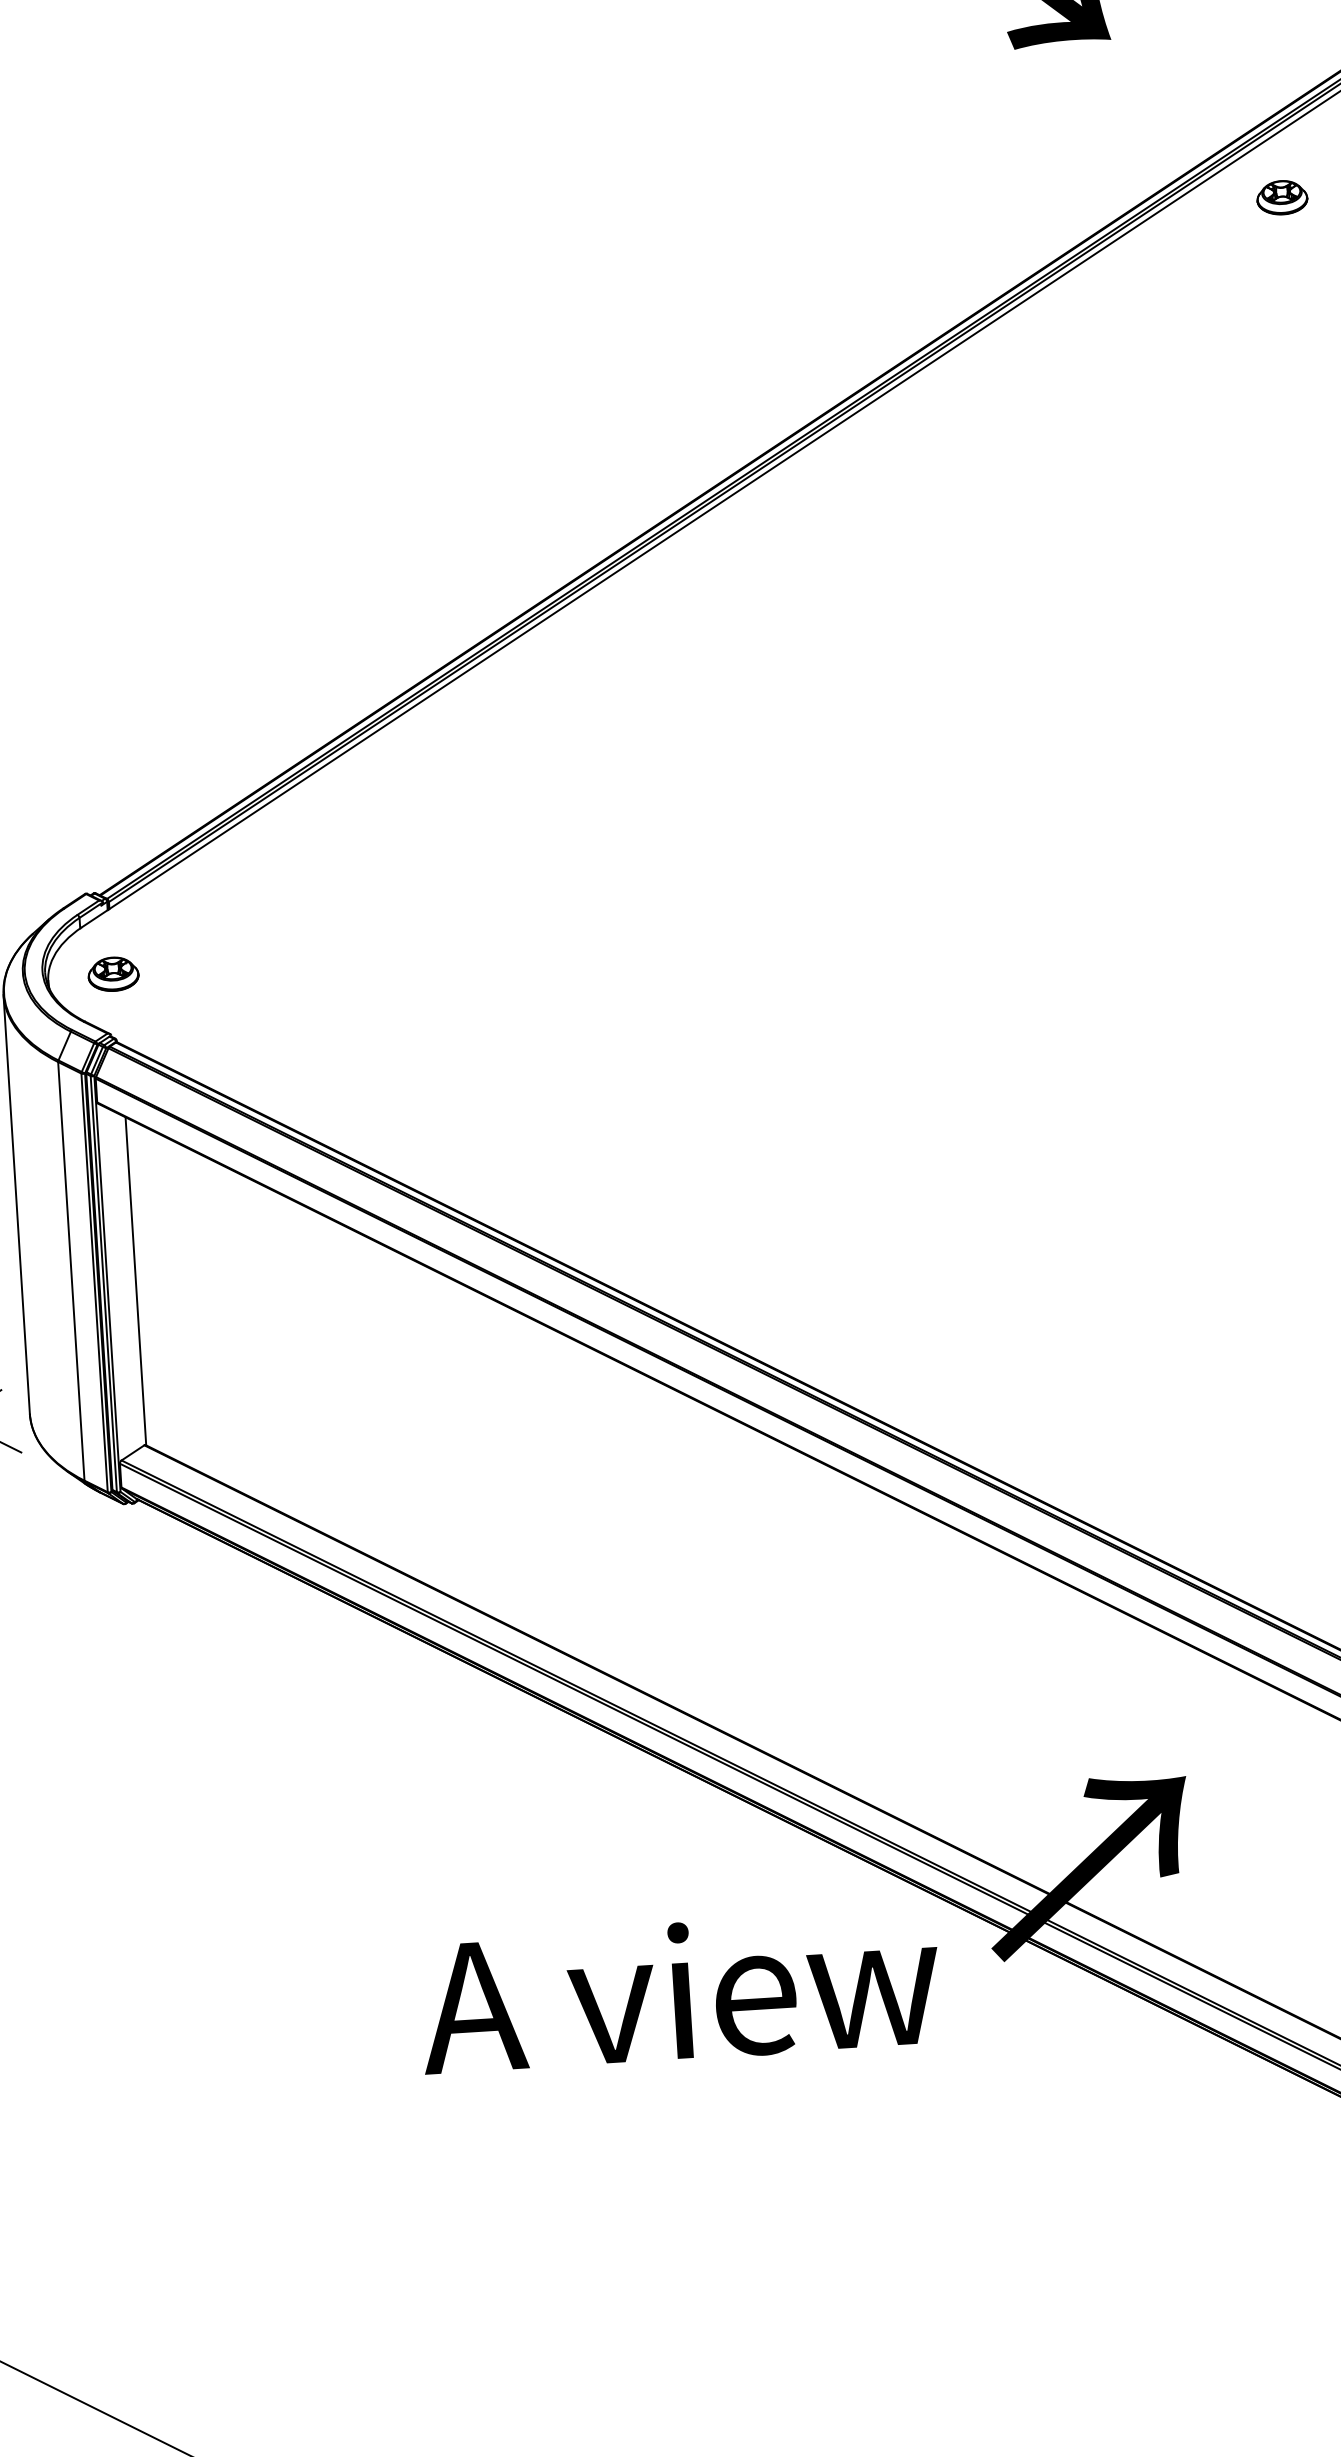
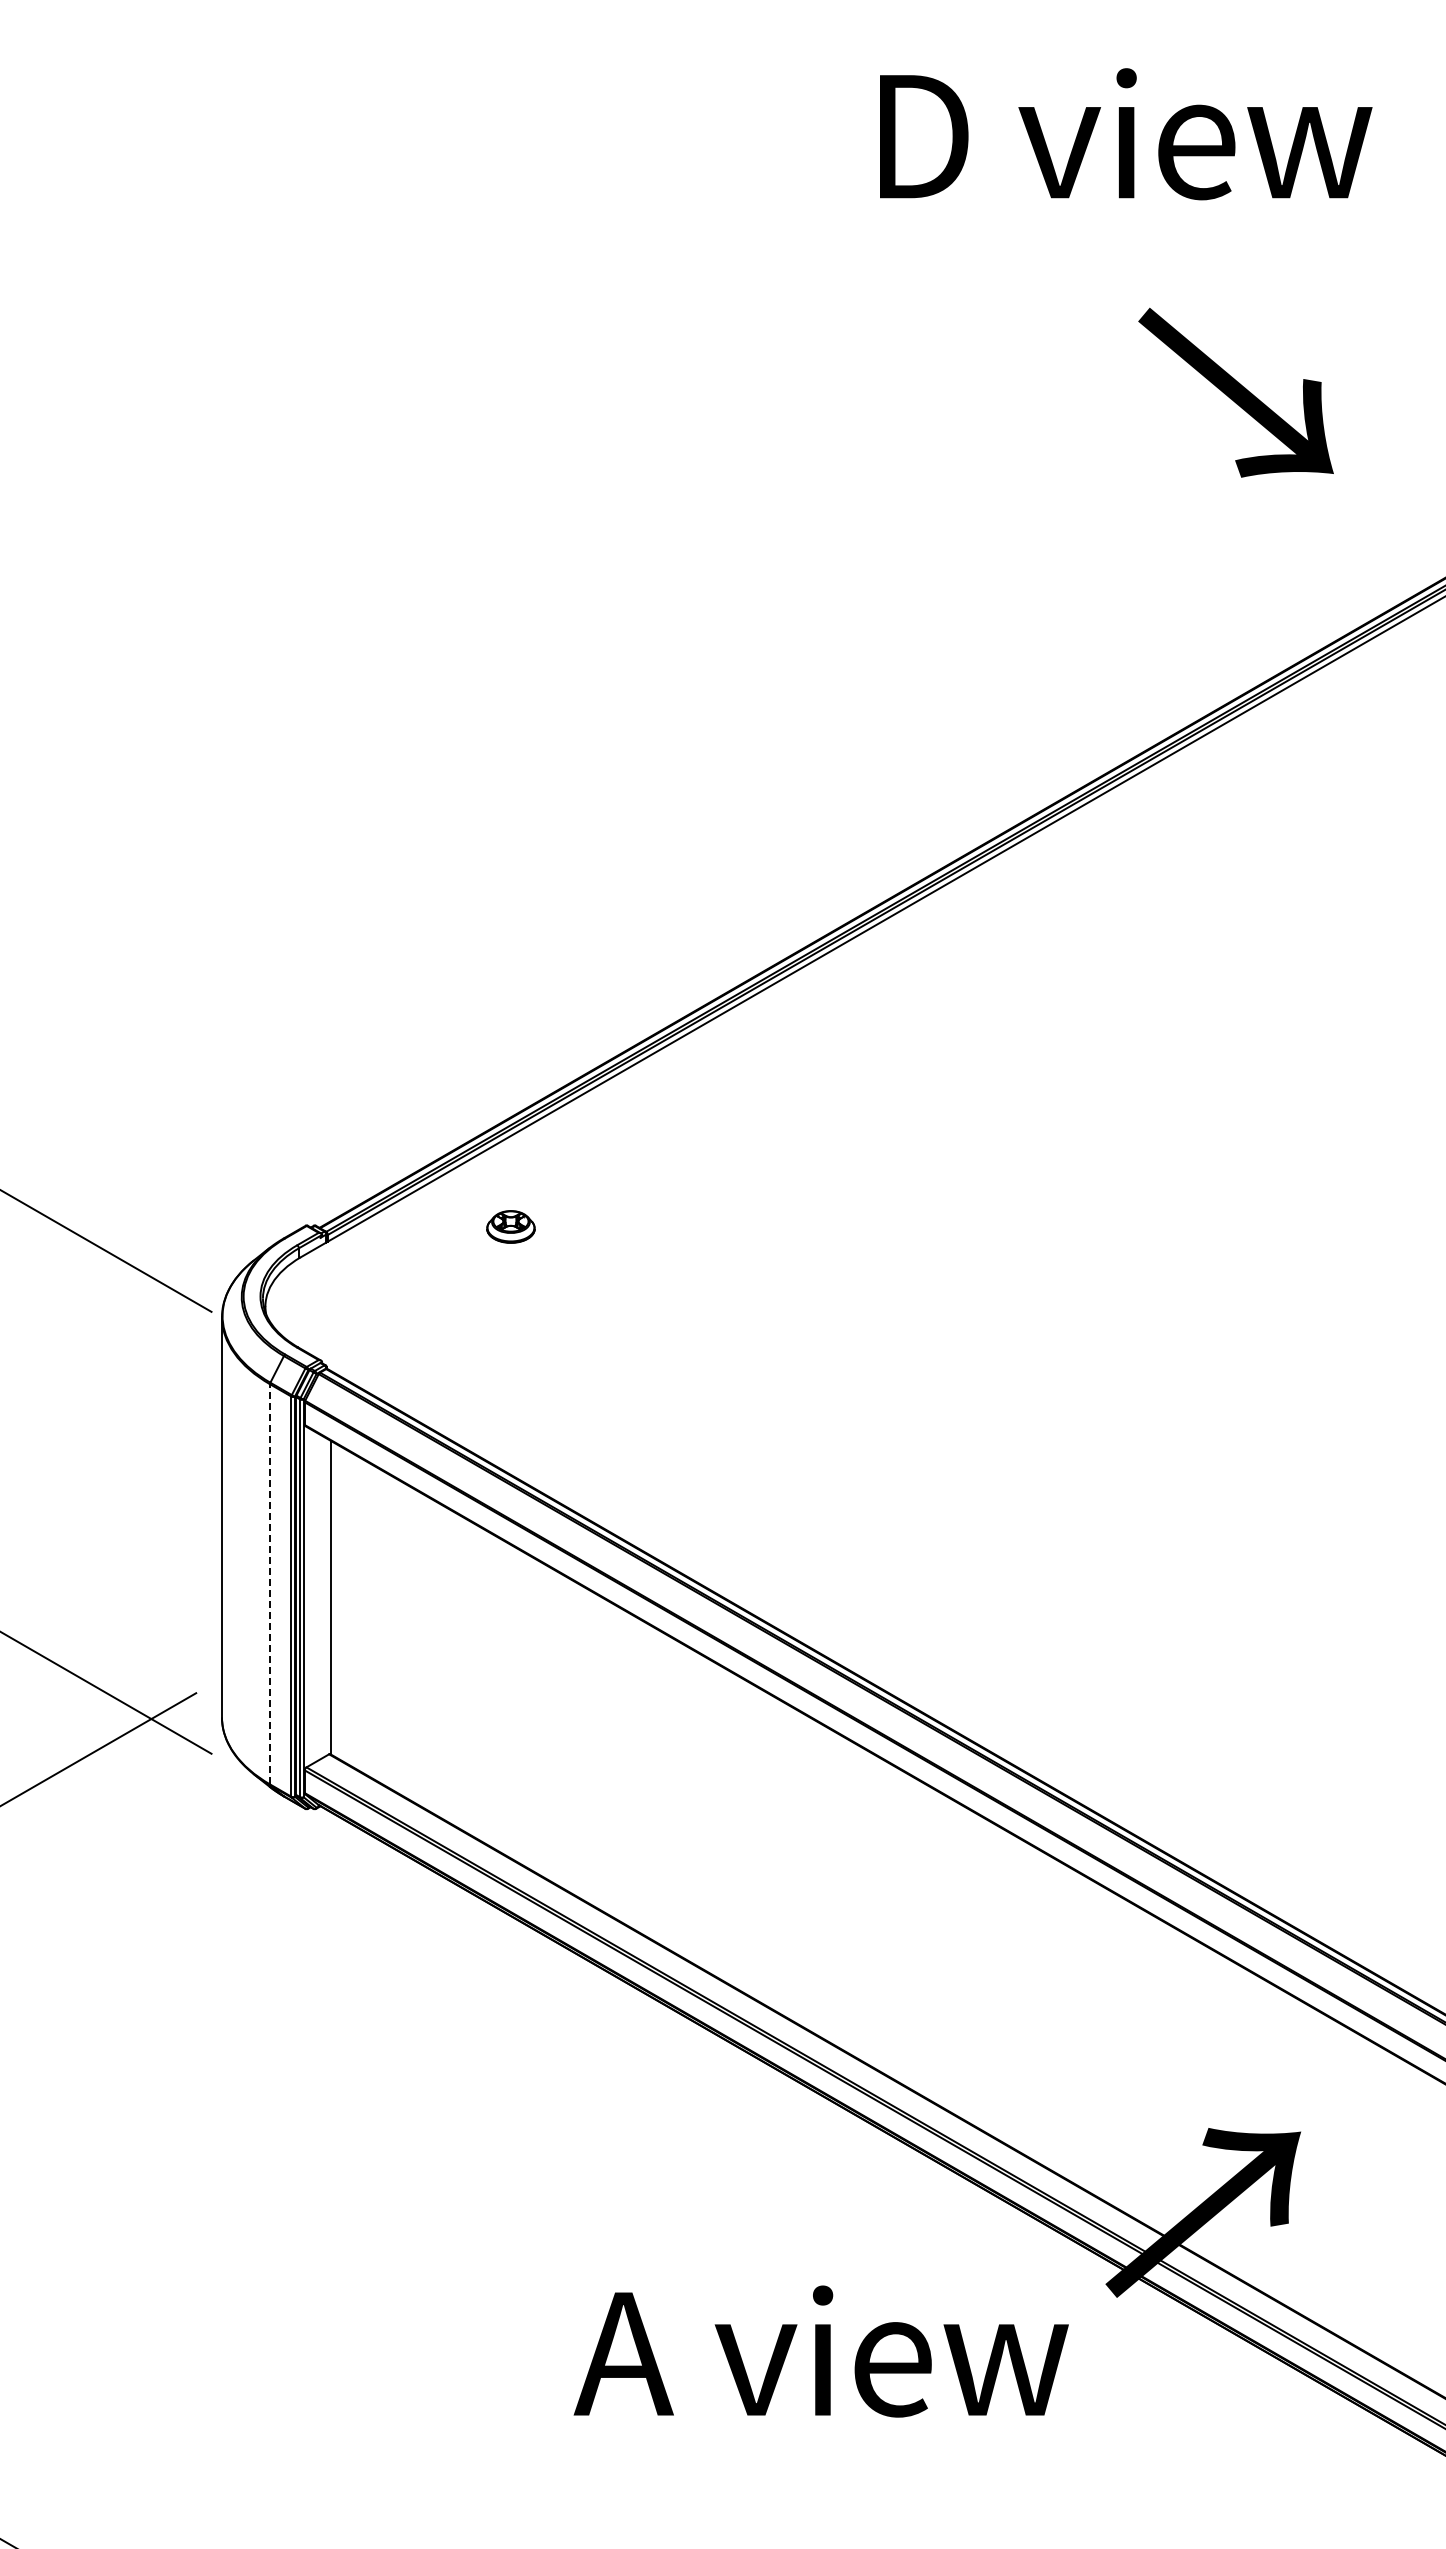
part: (113, 973) -> (510, 1226), moved
line: (71, 1270) -> (270, 1583), solid -> dashed
text: (679, 1991) -> (820, 2351), moved

